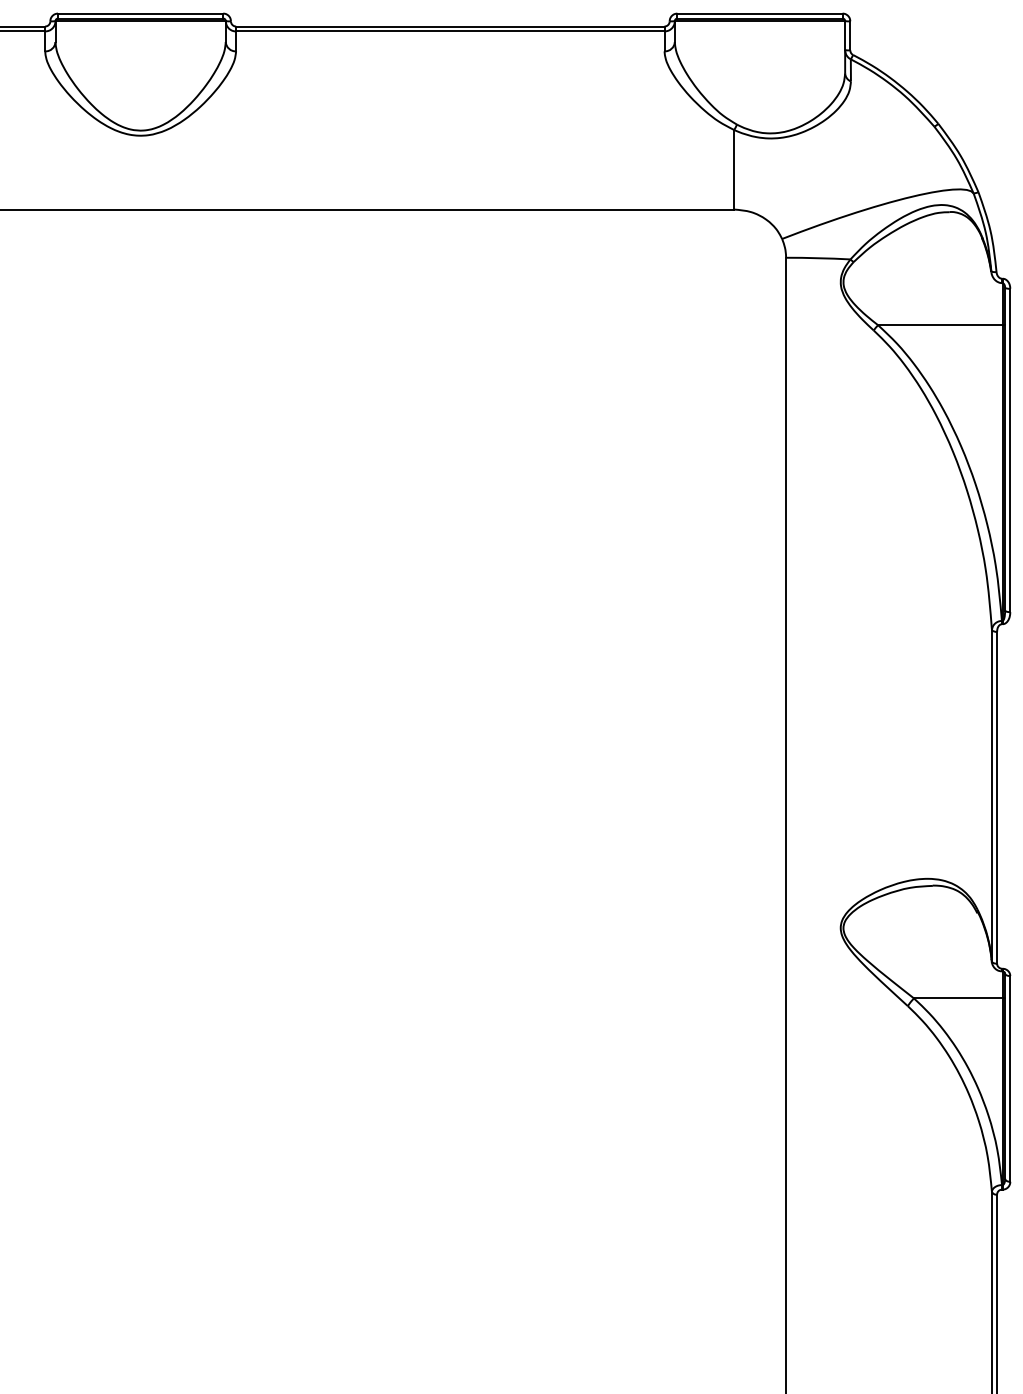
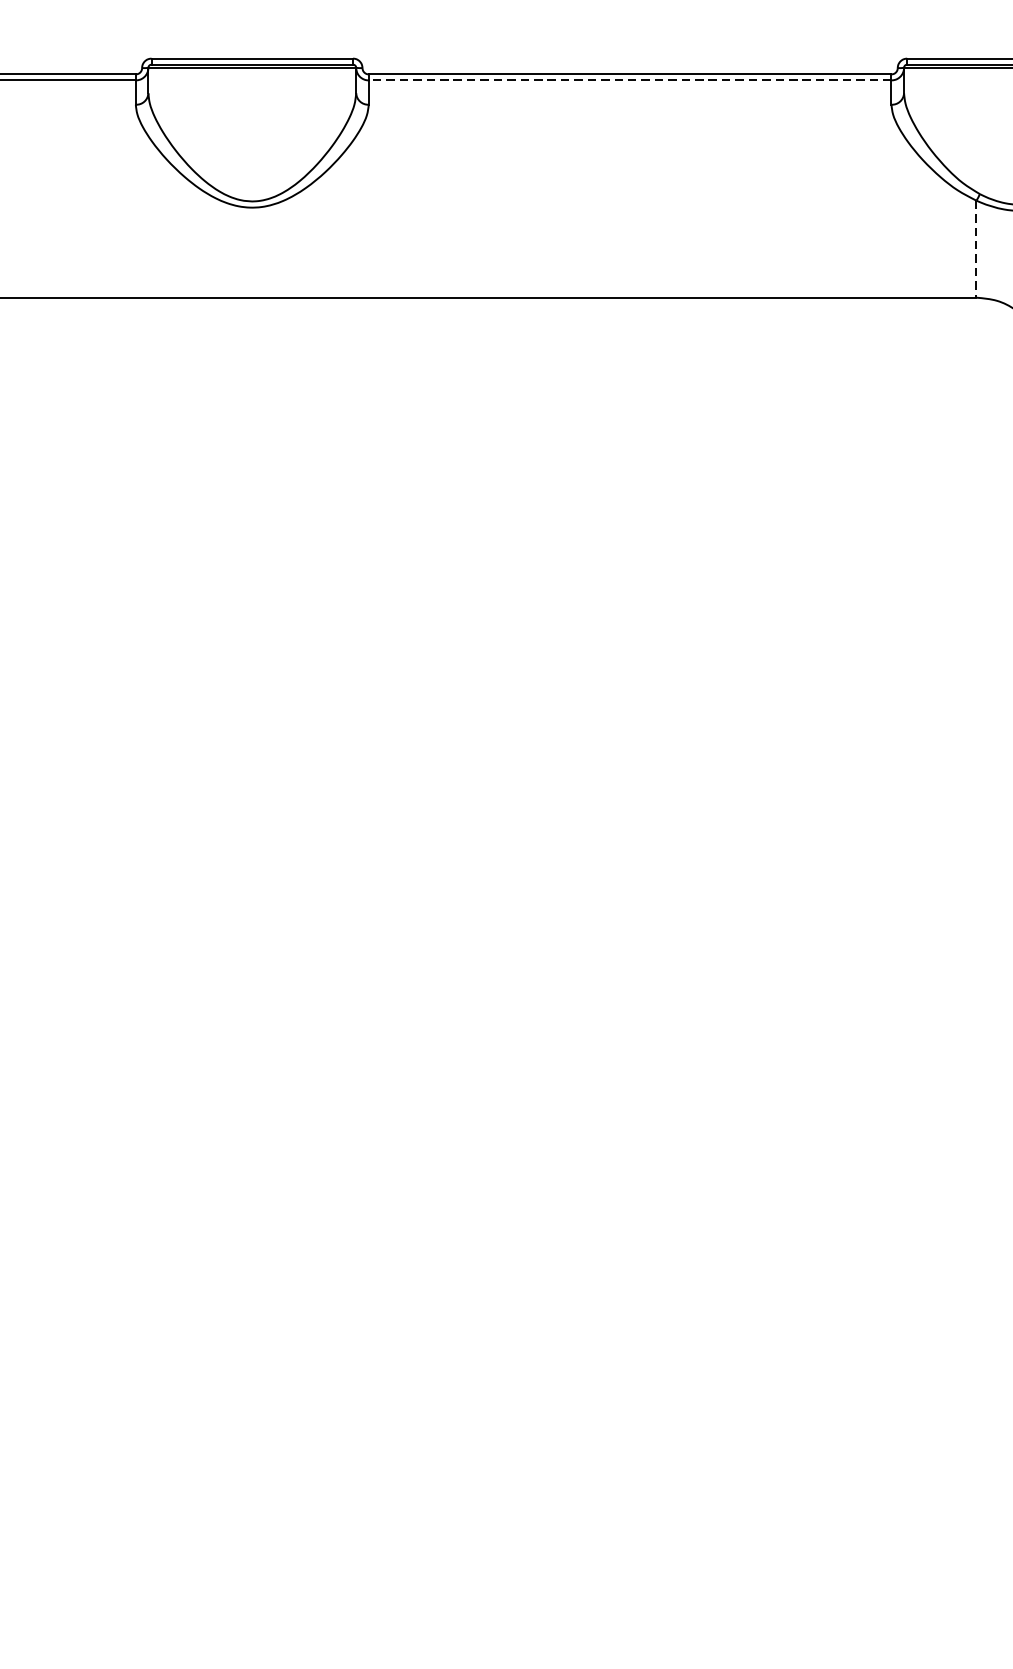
line: (449, 31) -> (629, 80), solid -> dashed
line: (734, 169) -> (976, 248), solid -> dashed

